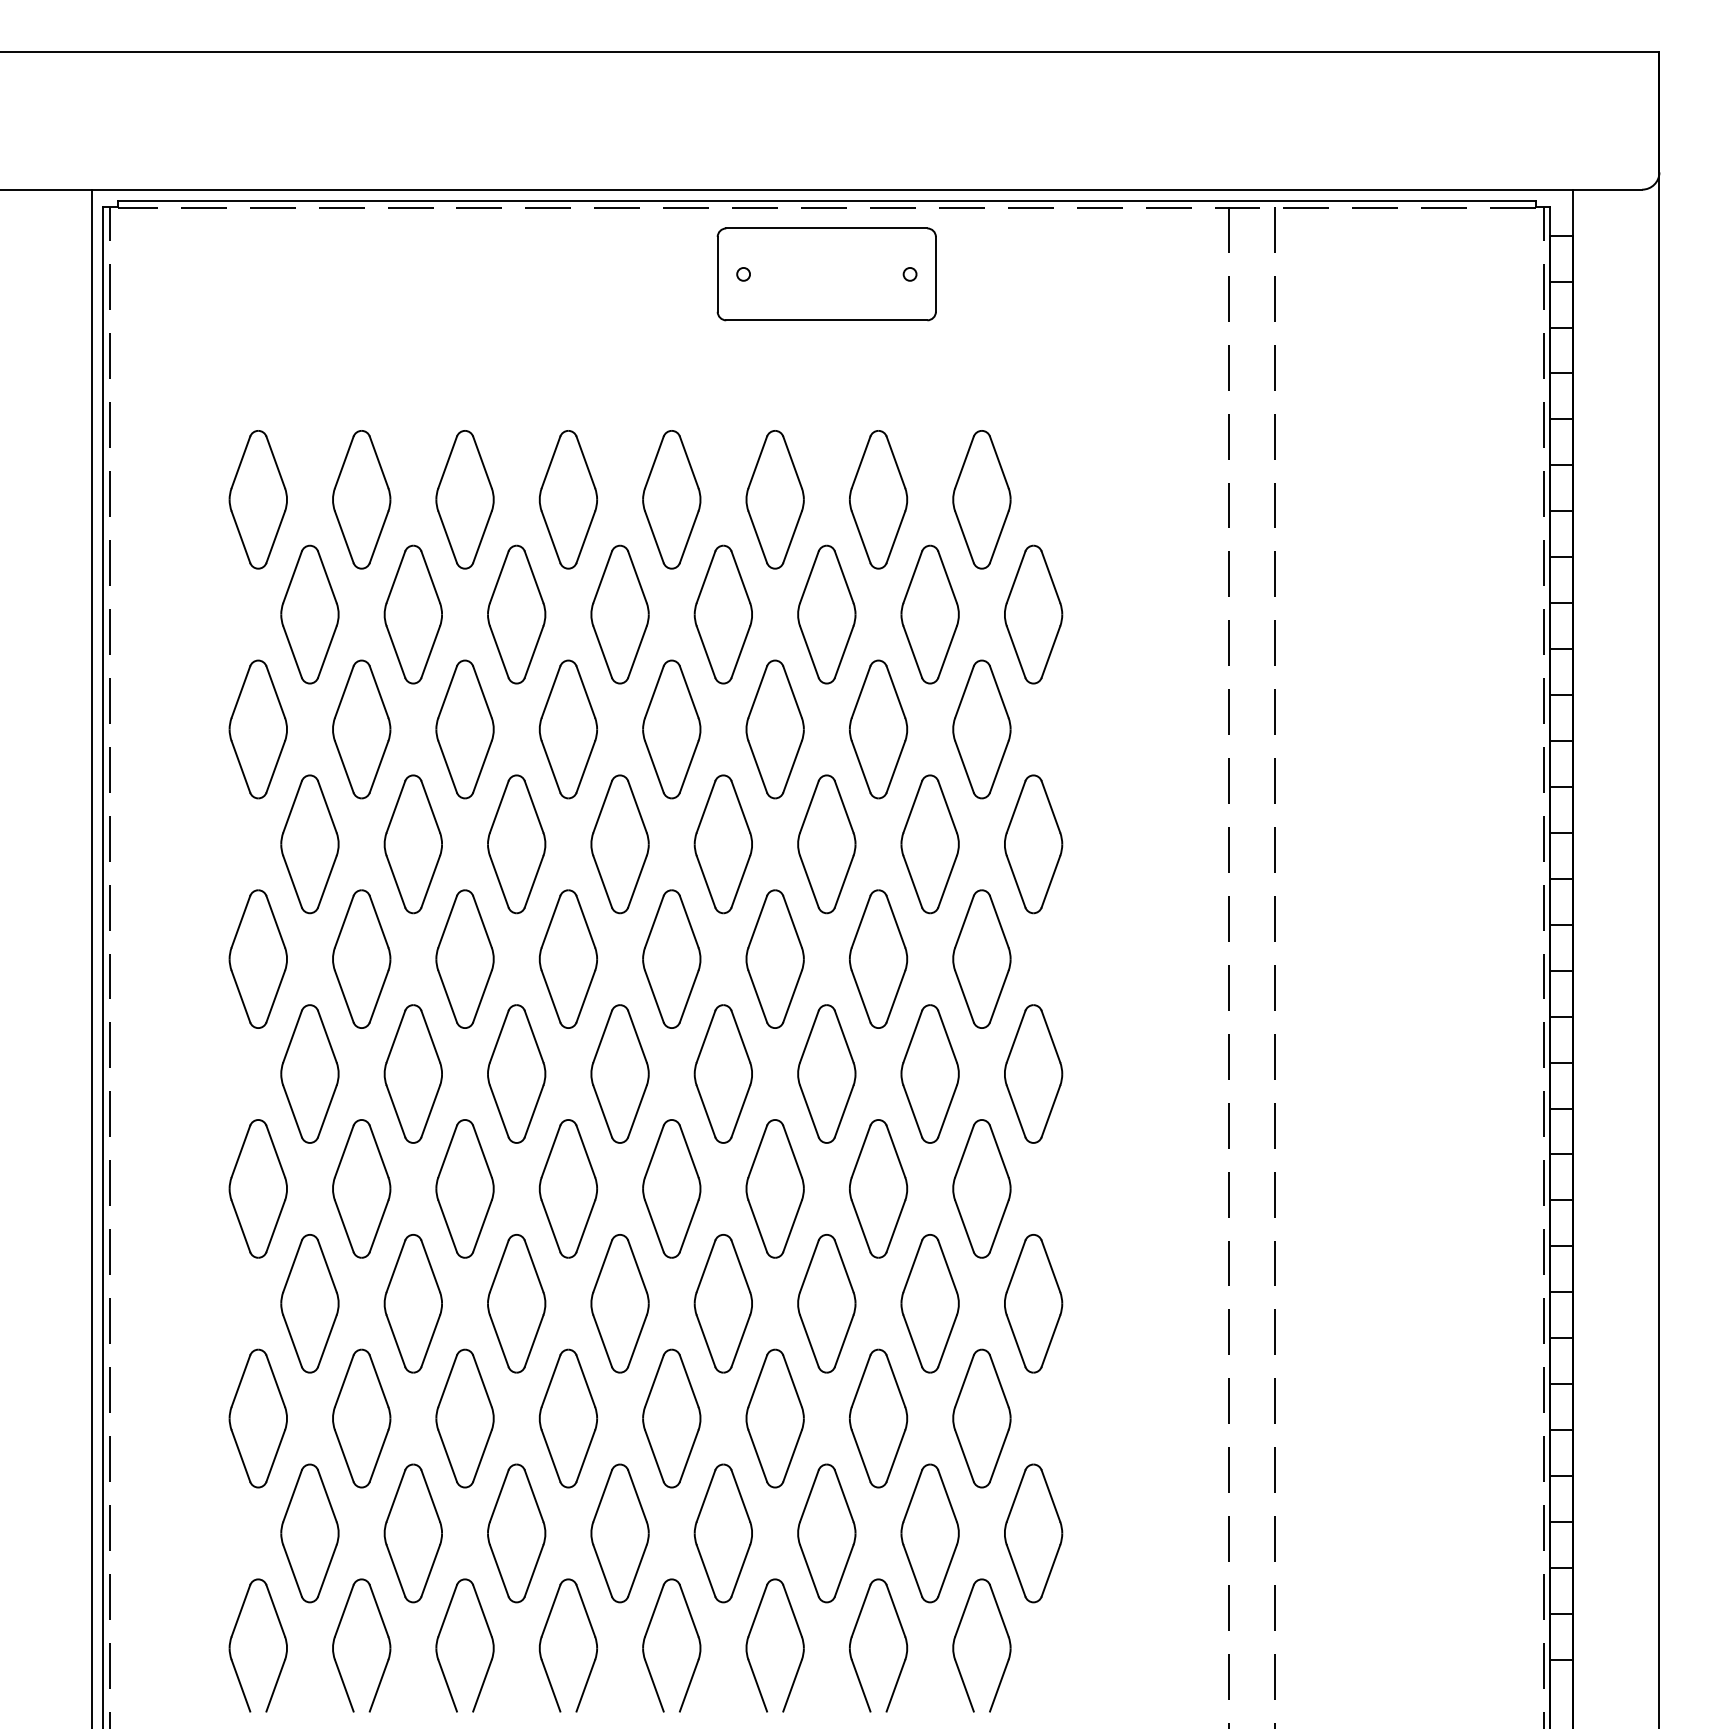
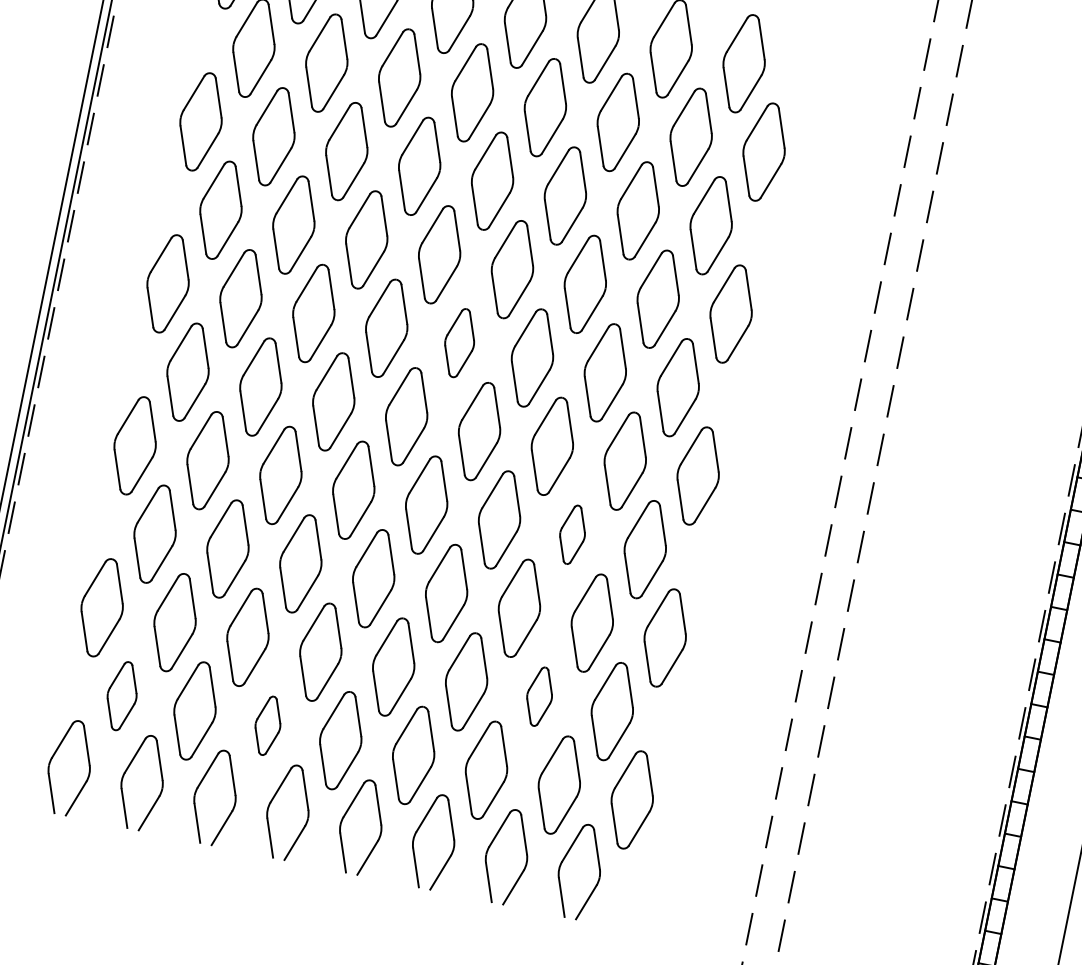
part: (671, 958) -> (459, 342), size x0.7
part: (878, 1188) -> (572, 534), size x0.6
part: (878, 1418) -> (539, 696), size x0.6
part: (309, 1533) -> (121, 696), size x0.7
part: (516, 1533) -> (267, 725), size x0.6

